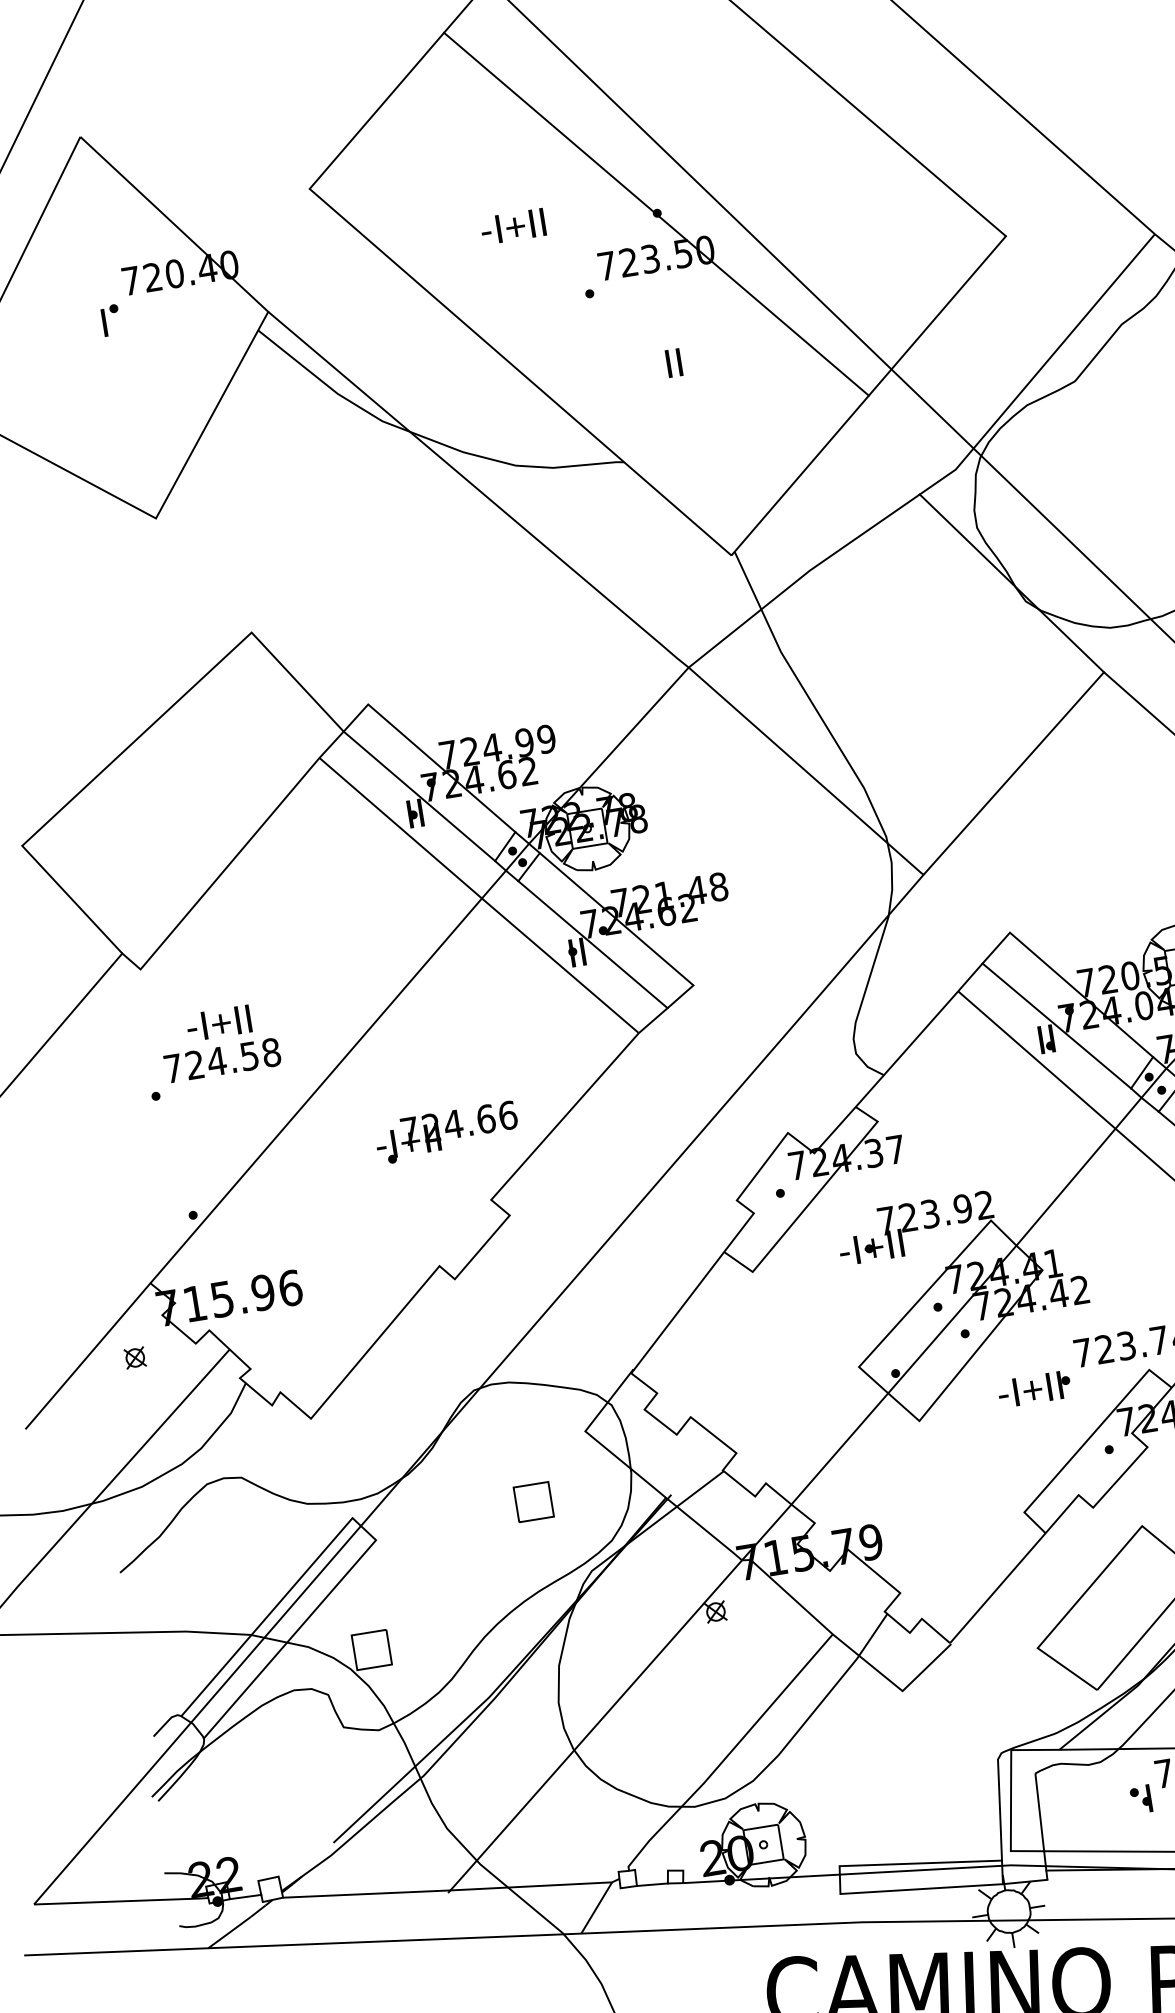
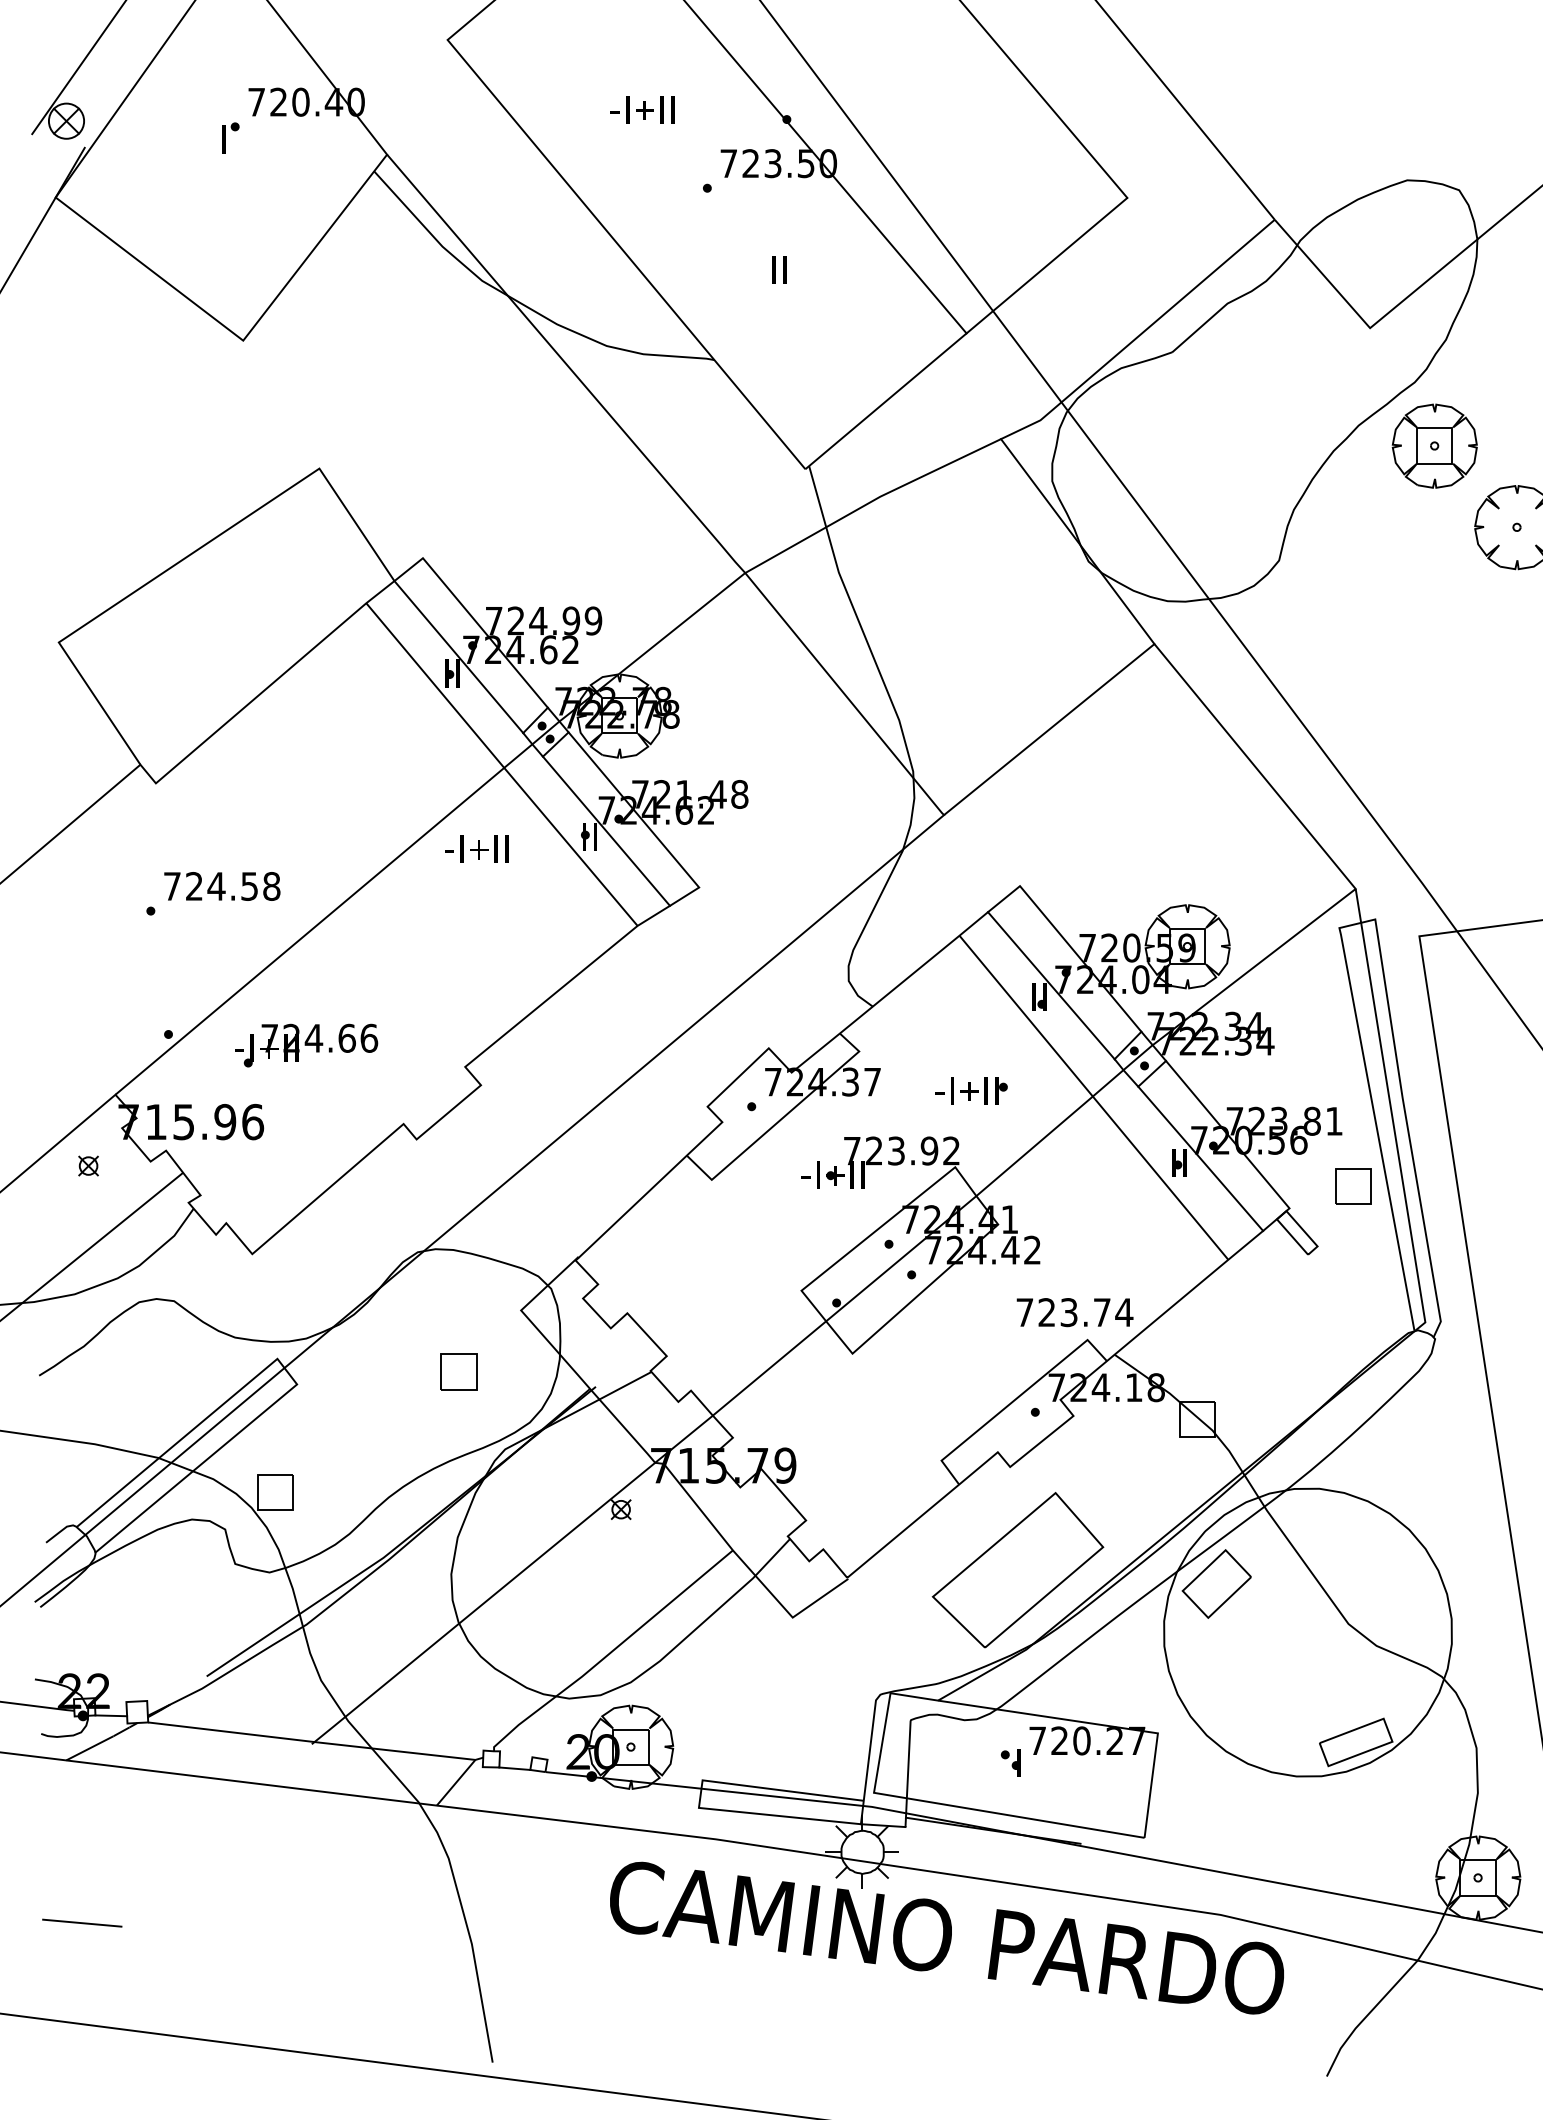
text: (218, 1022) -> (476, 848), moved
part: (447, 1132) -> (306, 1045), moved
part: (1034, 1389) -> (971, 1090), moved

